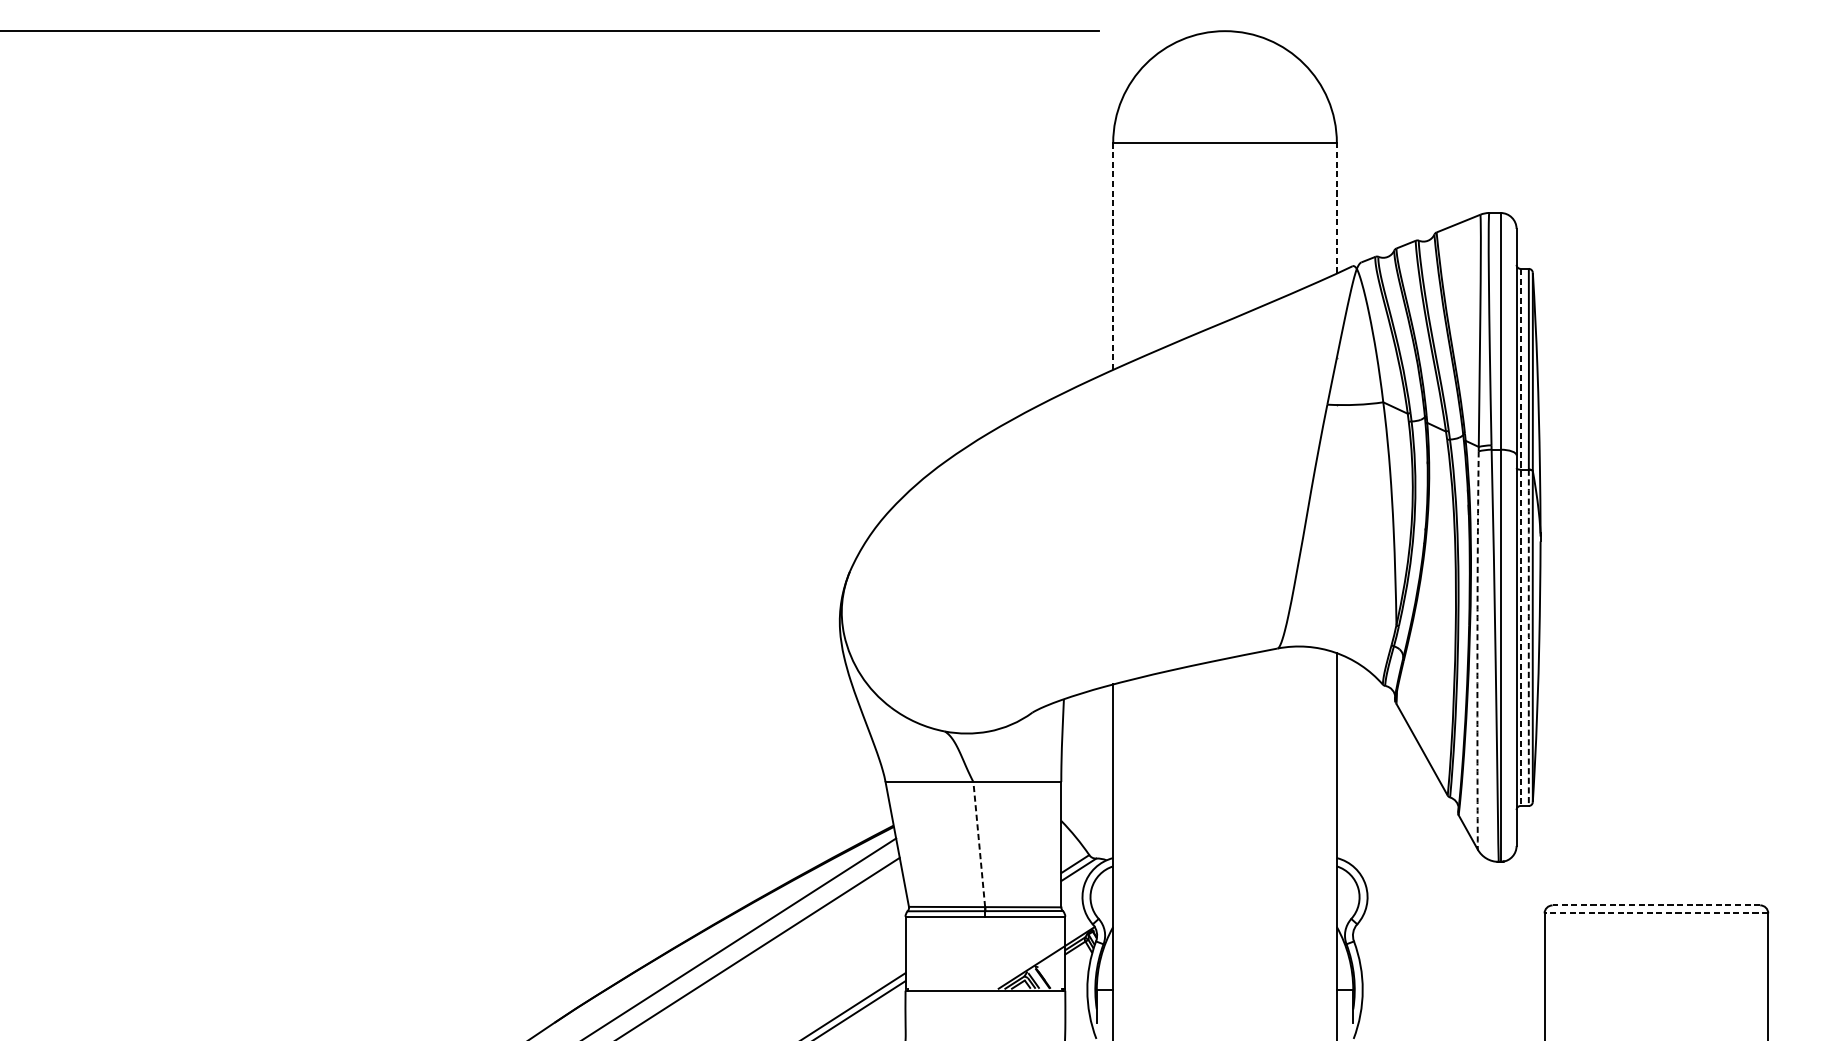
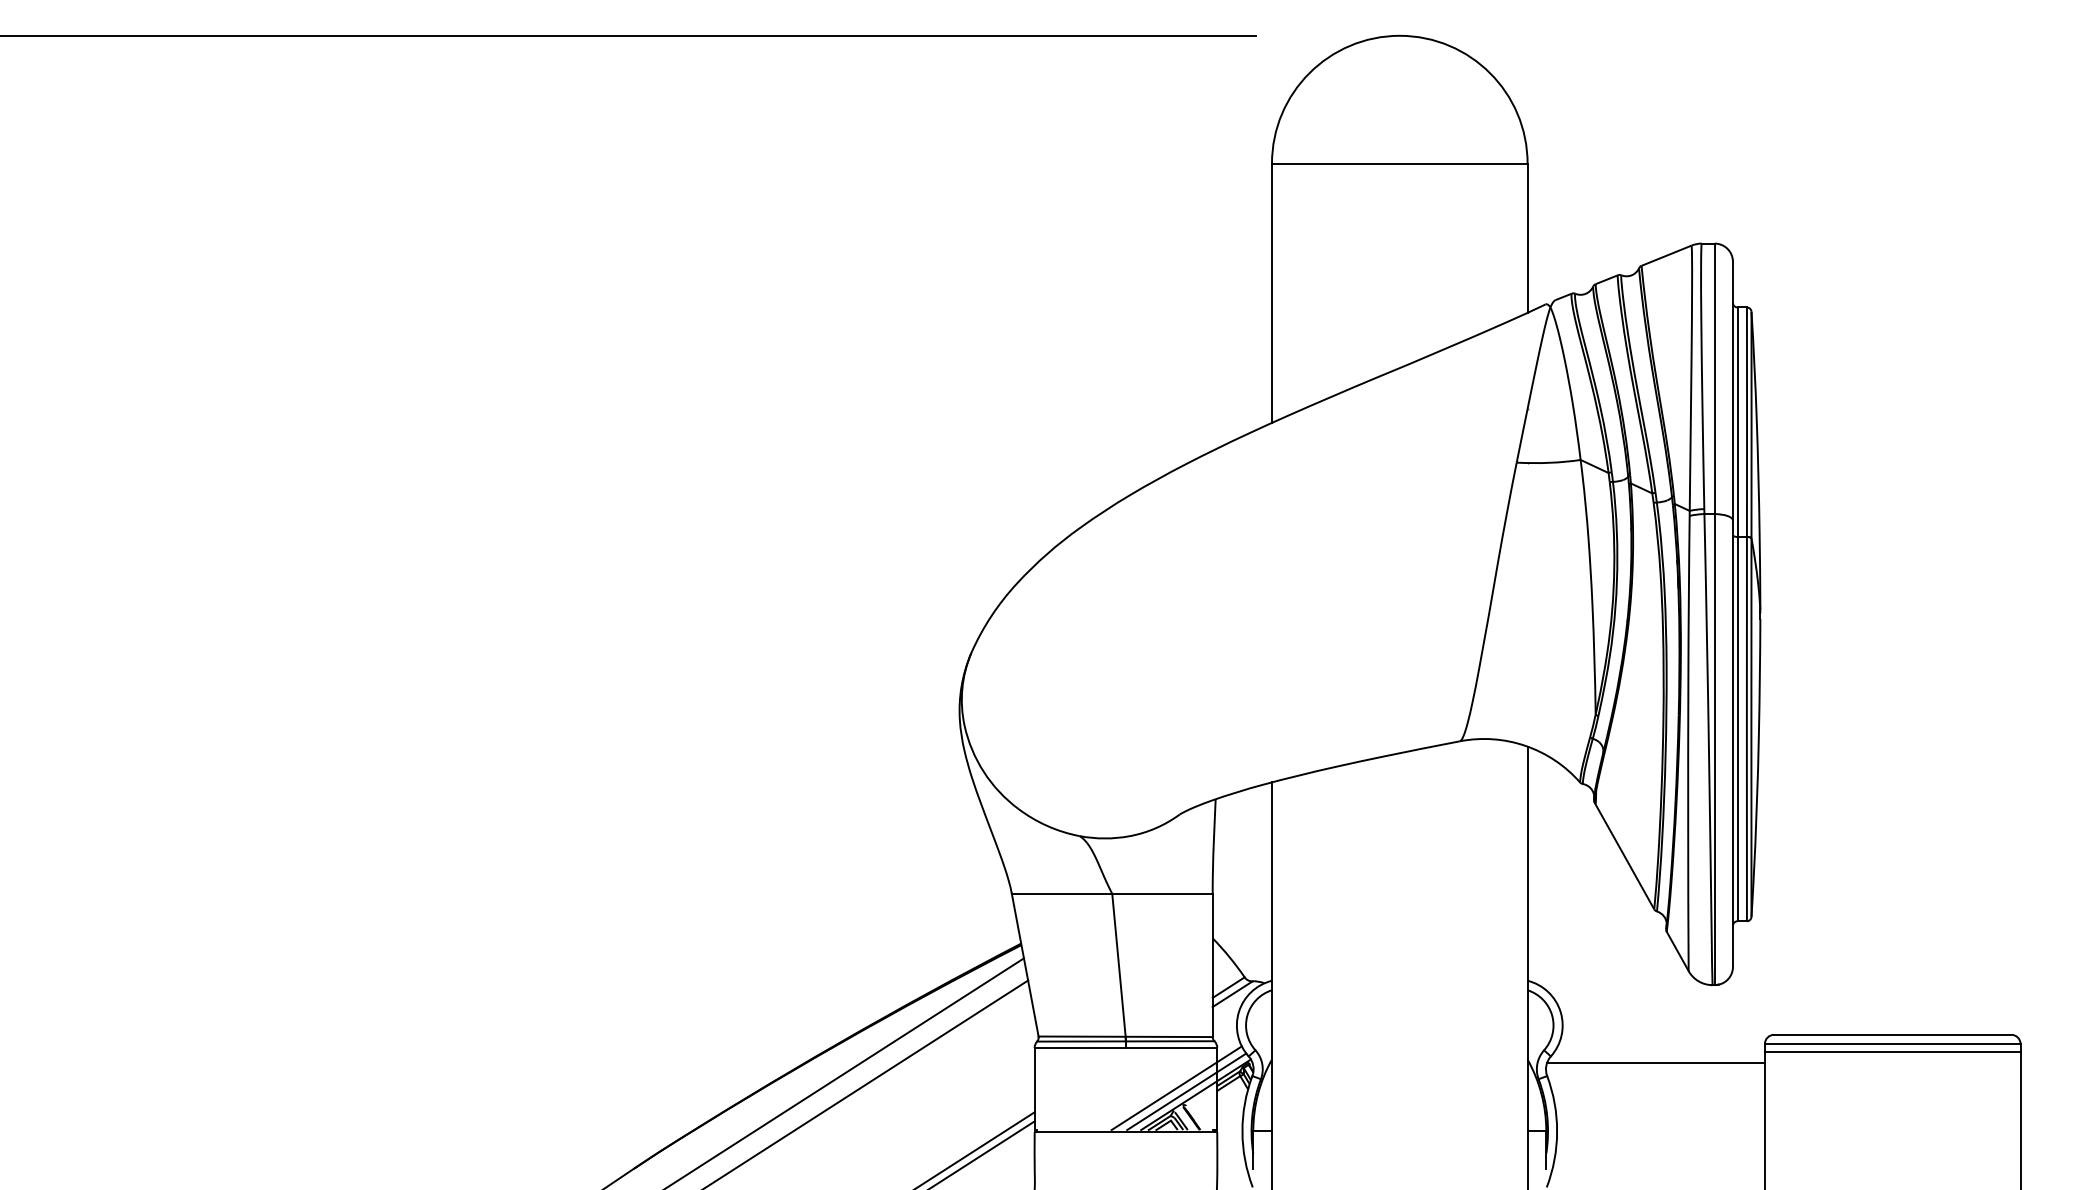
line: (1336, 208) -> (1527, 238), dashed -> solid
line: (1113, 256) -> (1272, 293), dashed -> solid
line: (1520, 537) -> (1737, 614), dashed -> solid
line: (1528, 638) -> (1746, 729), dashed -> solid
line: (1477, 651) -> (1688, 744), dashed -> solid
line: (978, 844) -> (1118, 965), dashed -> solid
line: (1656, 905) -> (1892, 1034), dashed -> solid
line: (1656, 912) -> (1892, 1043), dashed -> solid
line: (1656, 920) -> (1892, 1052), added
line: (1448, 930) -> (1655, 1063), added
line: (1029, 952) -> (1176, 1088), added
line: (1038, 954) -> (1186, 1091), added

